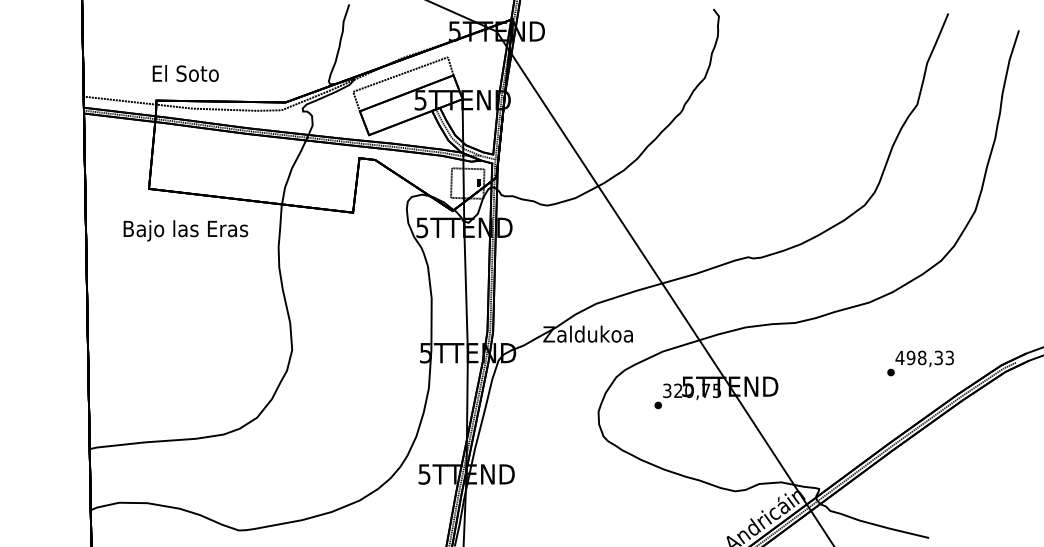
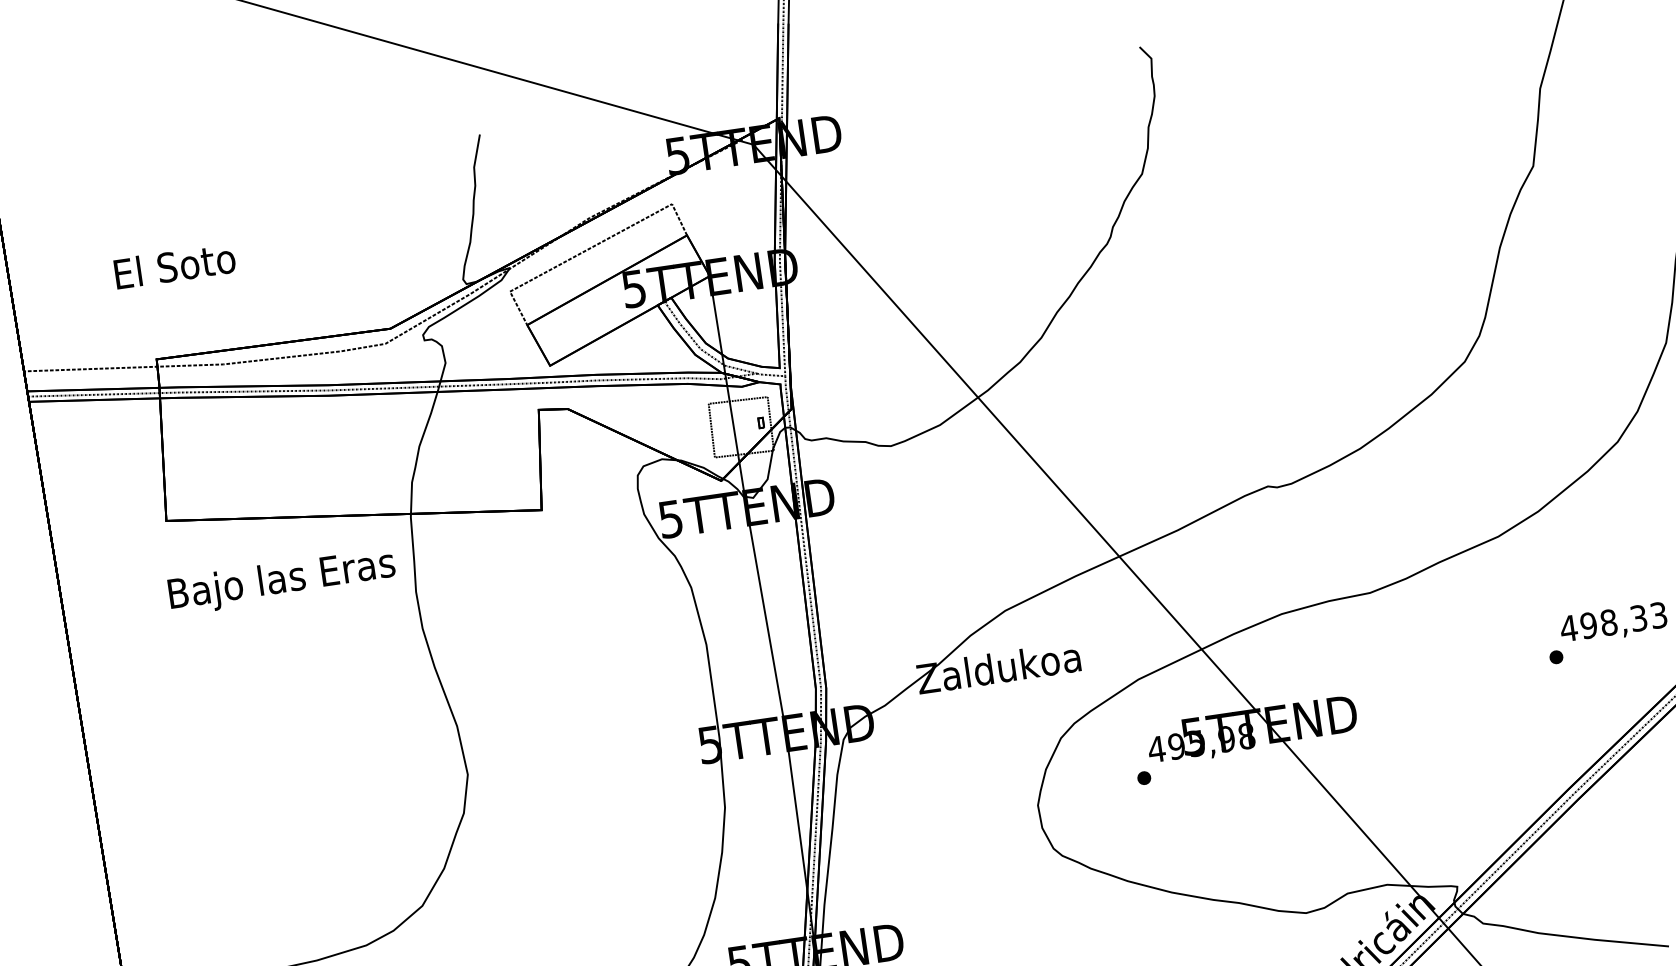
text: (185, 73) -> (174, 266), moved
text: (185, 230) -> (281, 581), moved
text: (691, 390) -> (1200, 742), 320,75 -> 495,98

